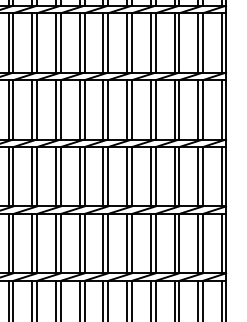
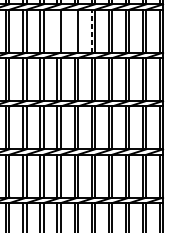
line: (79, 42) -> (57, 30), removed
line: (103, 42) -> (74, 30), removed
line: (127, 42) -> (91, 30), solid -> dashed

